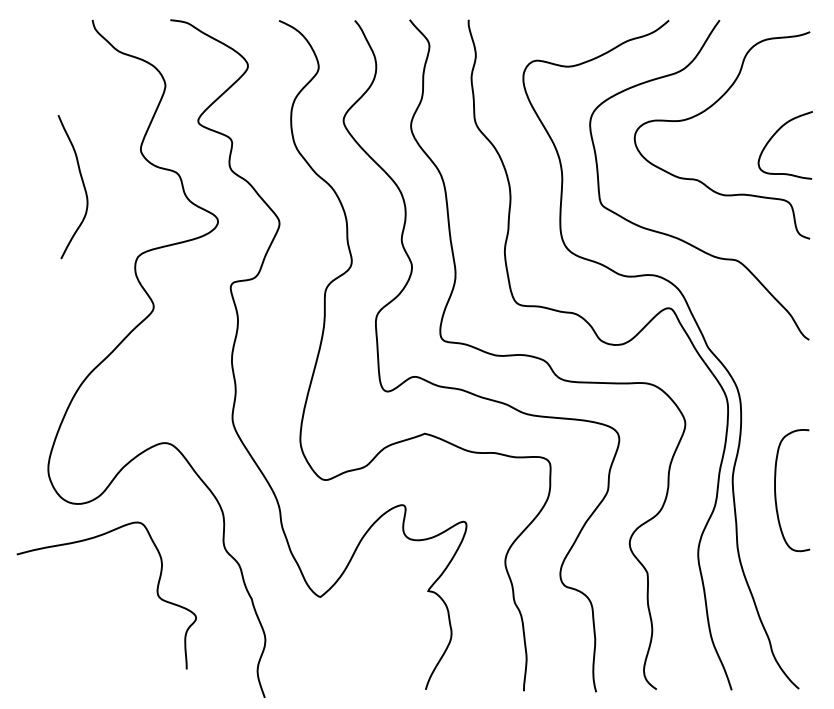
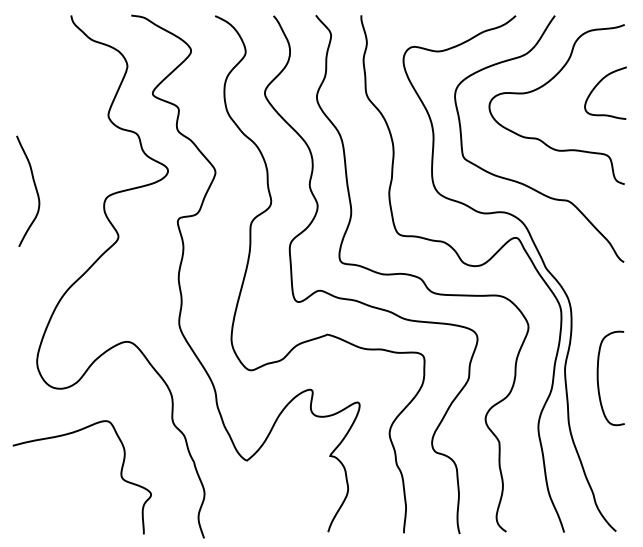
curve: (773, 138) -> (596, 87), moved
curve: (82, 185) -> (35, 190), moved
curve: (156, 594) -> (120, 476), moved

